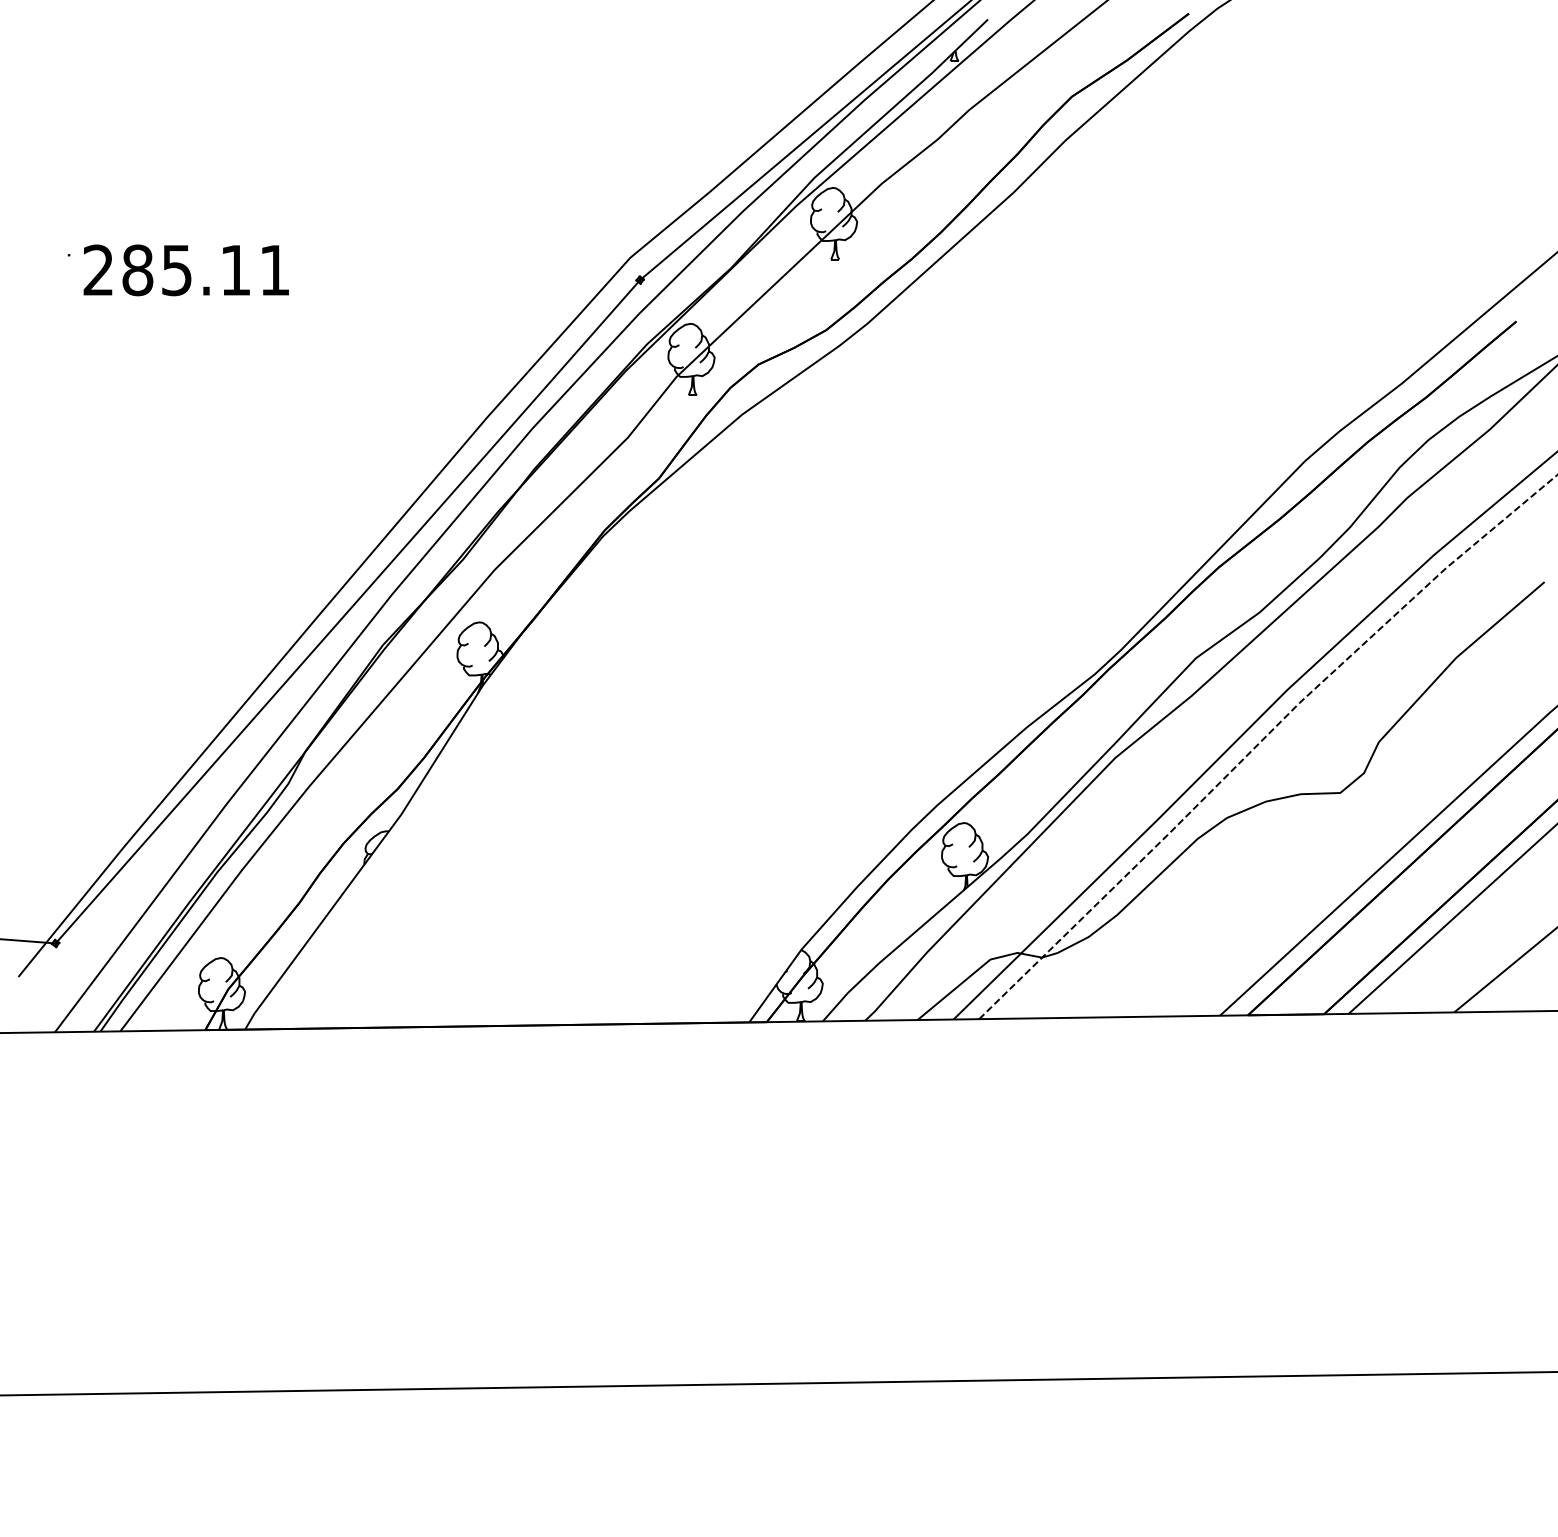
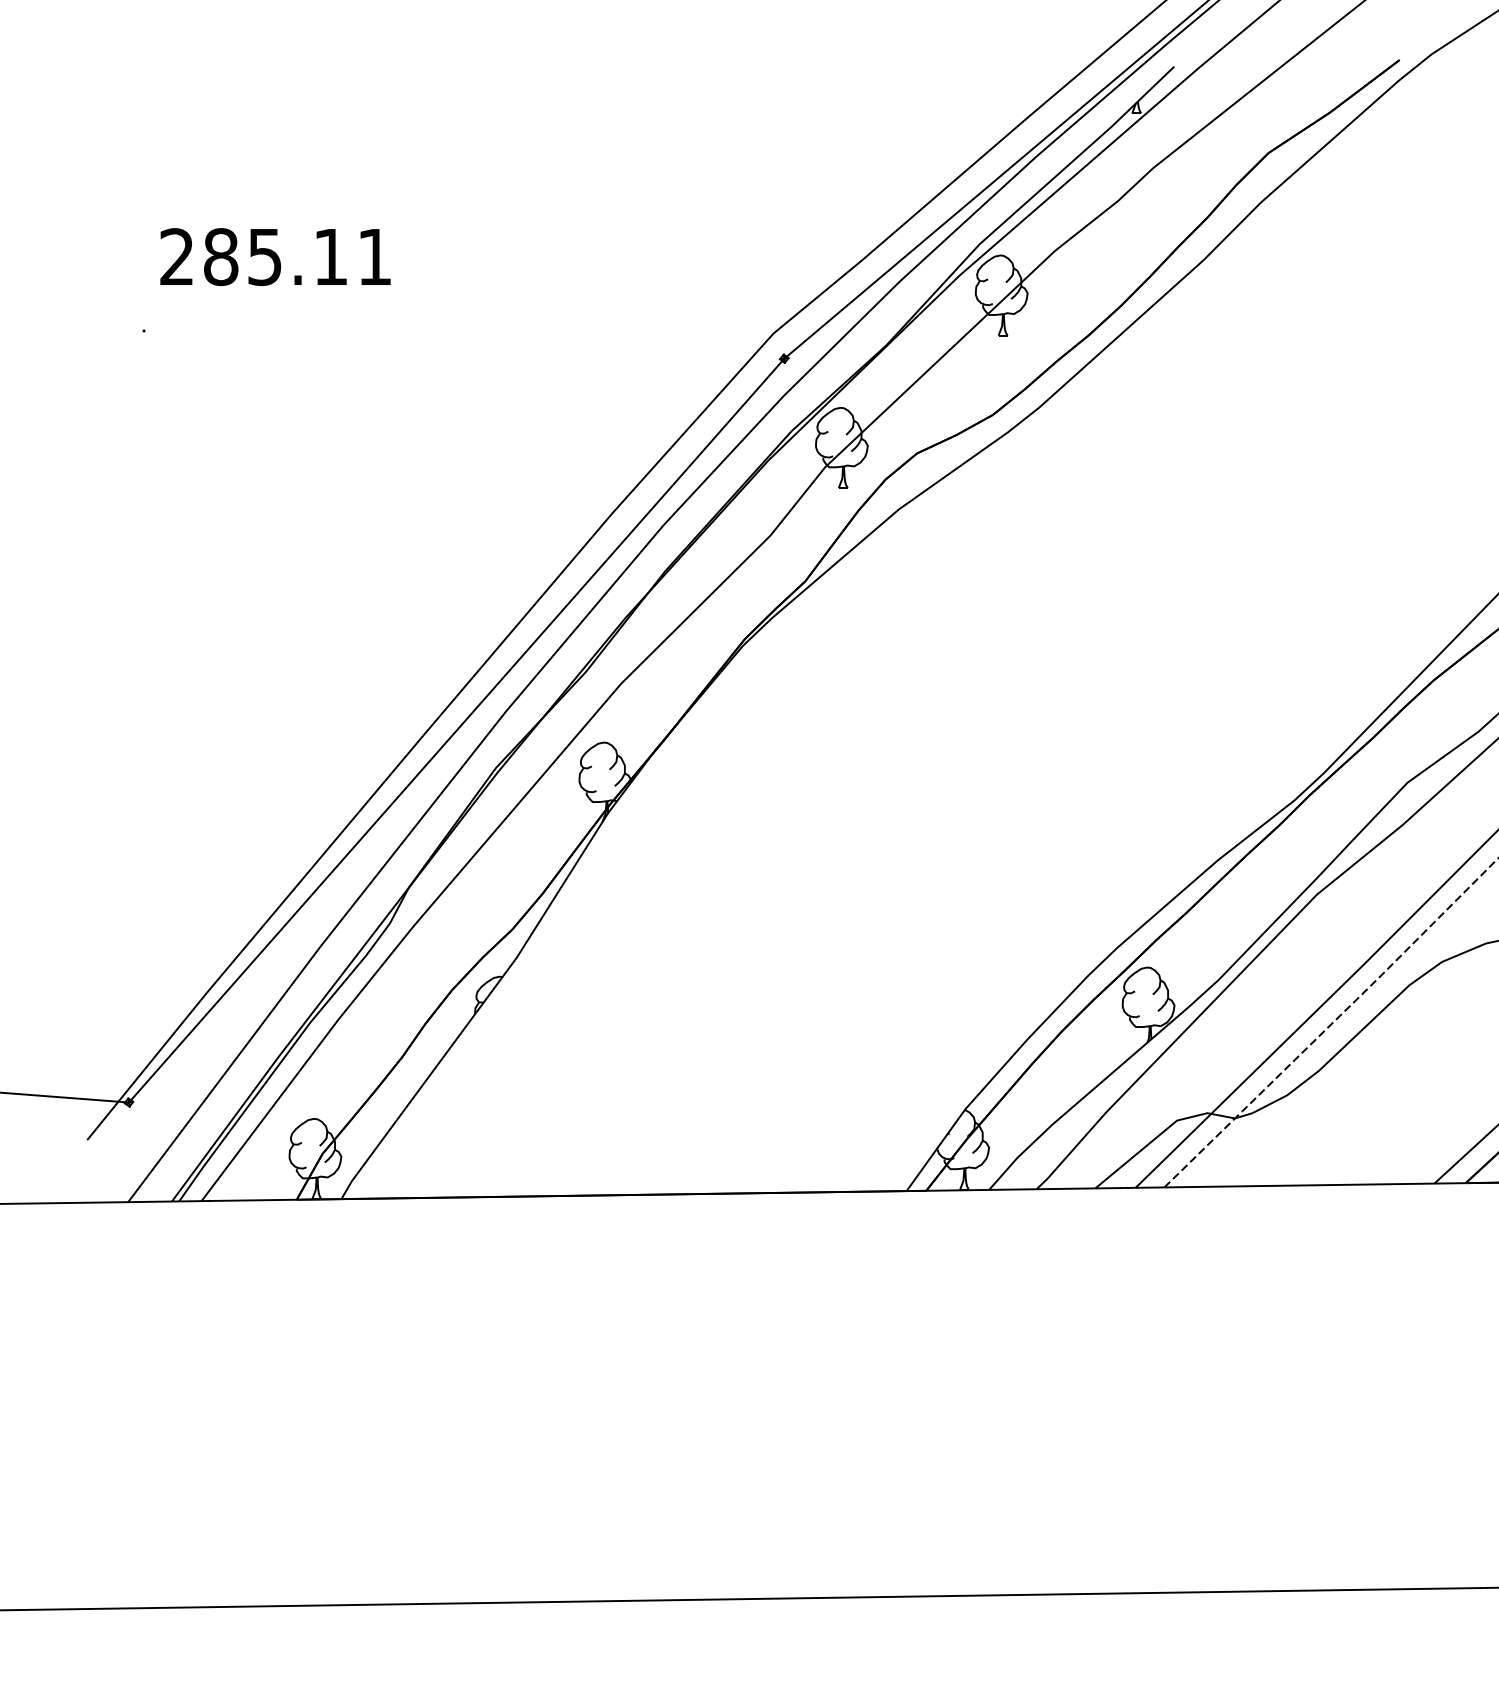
text: (185, 270) -> (274, 257), moved

